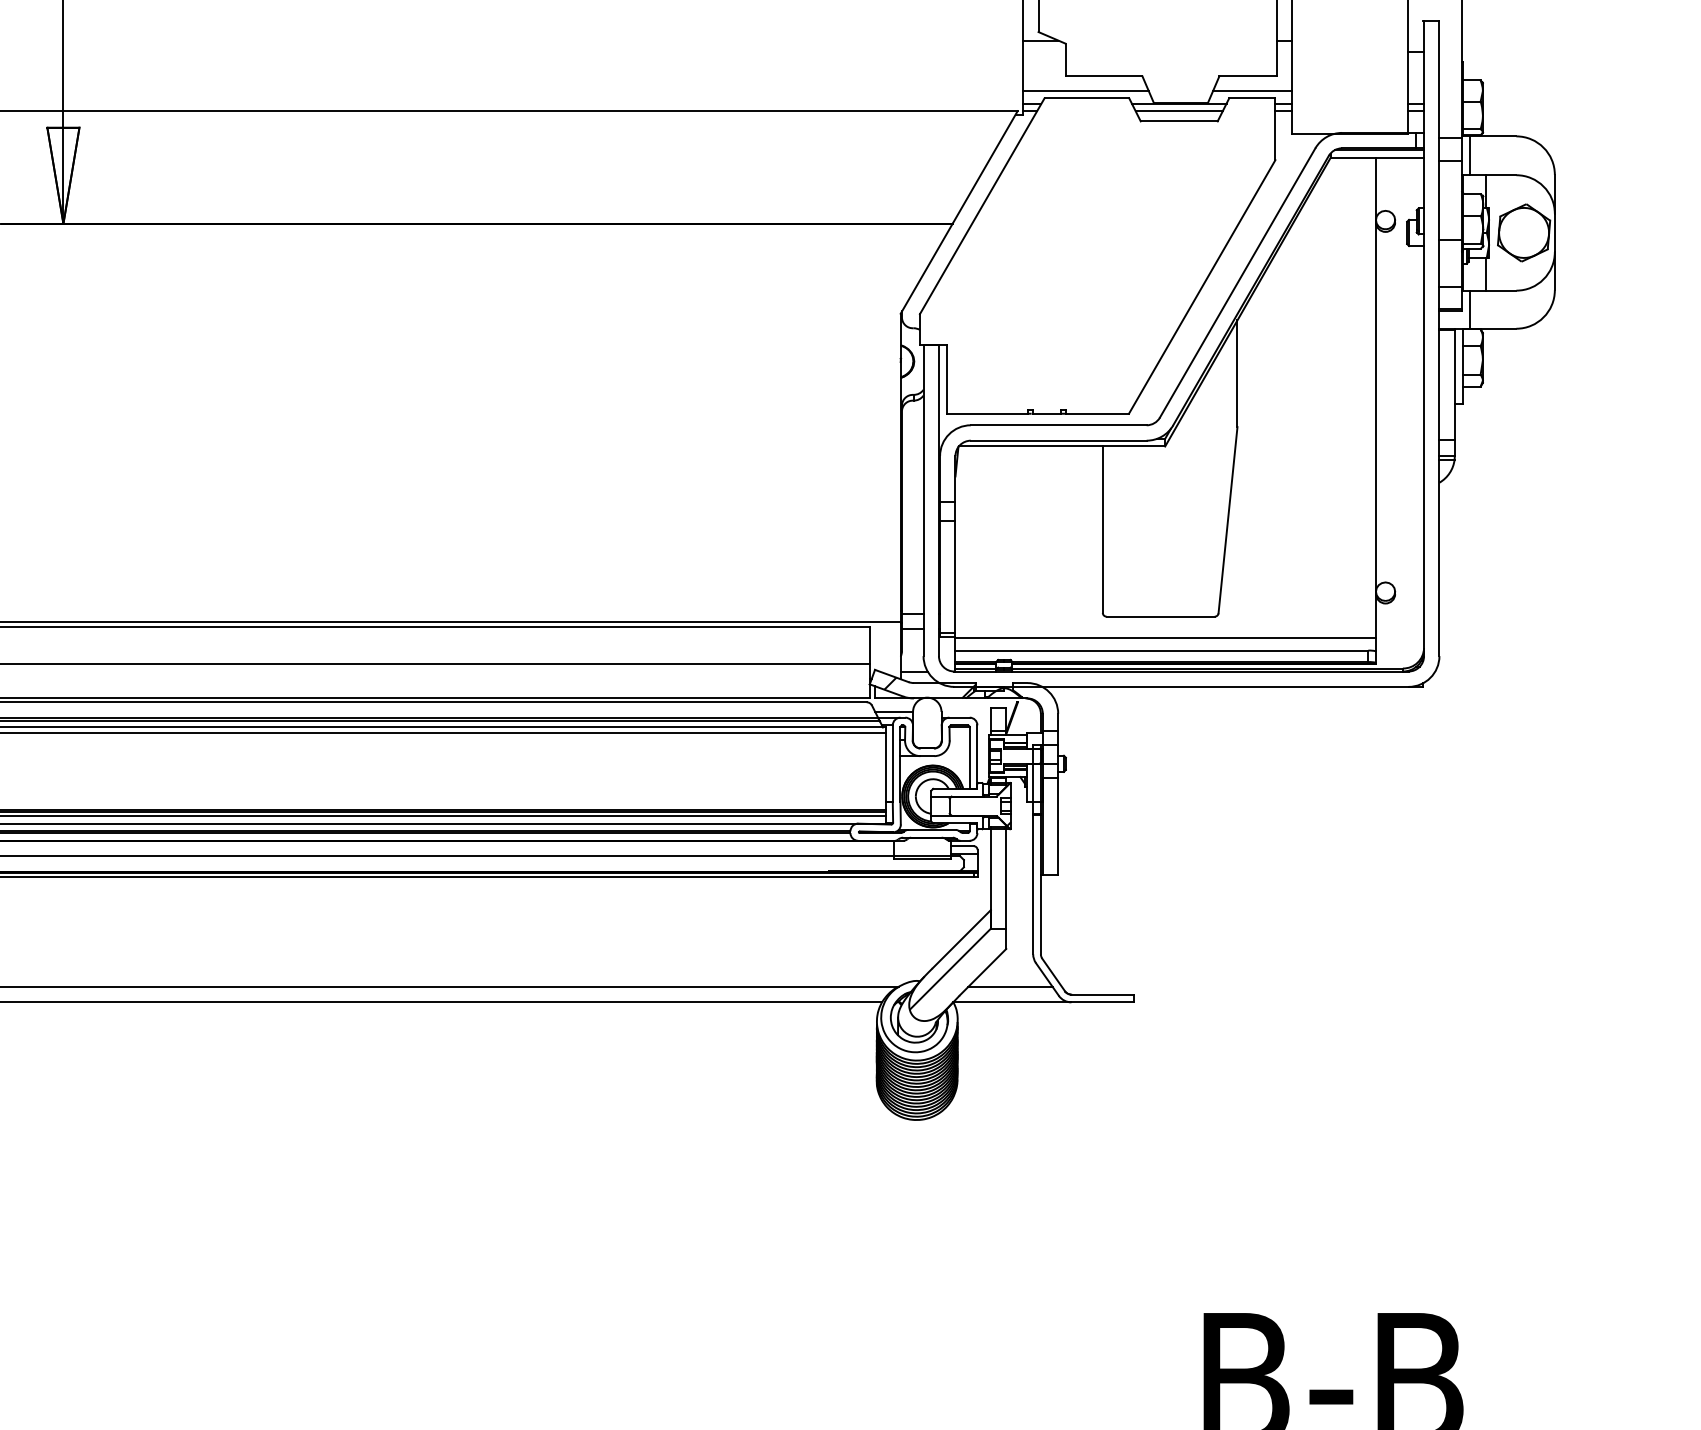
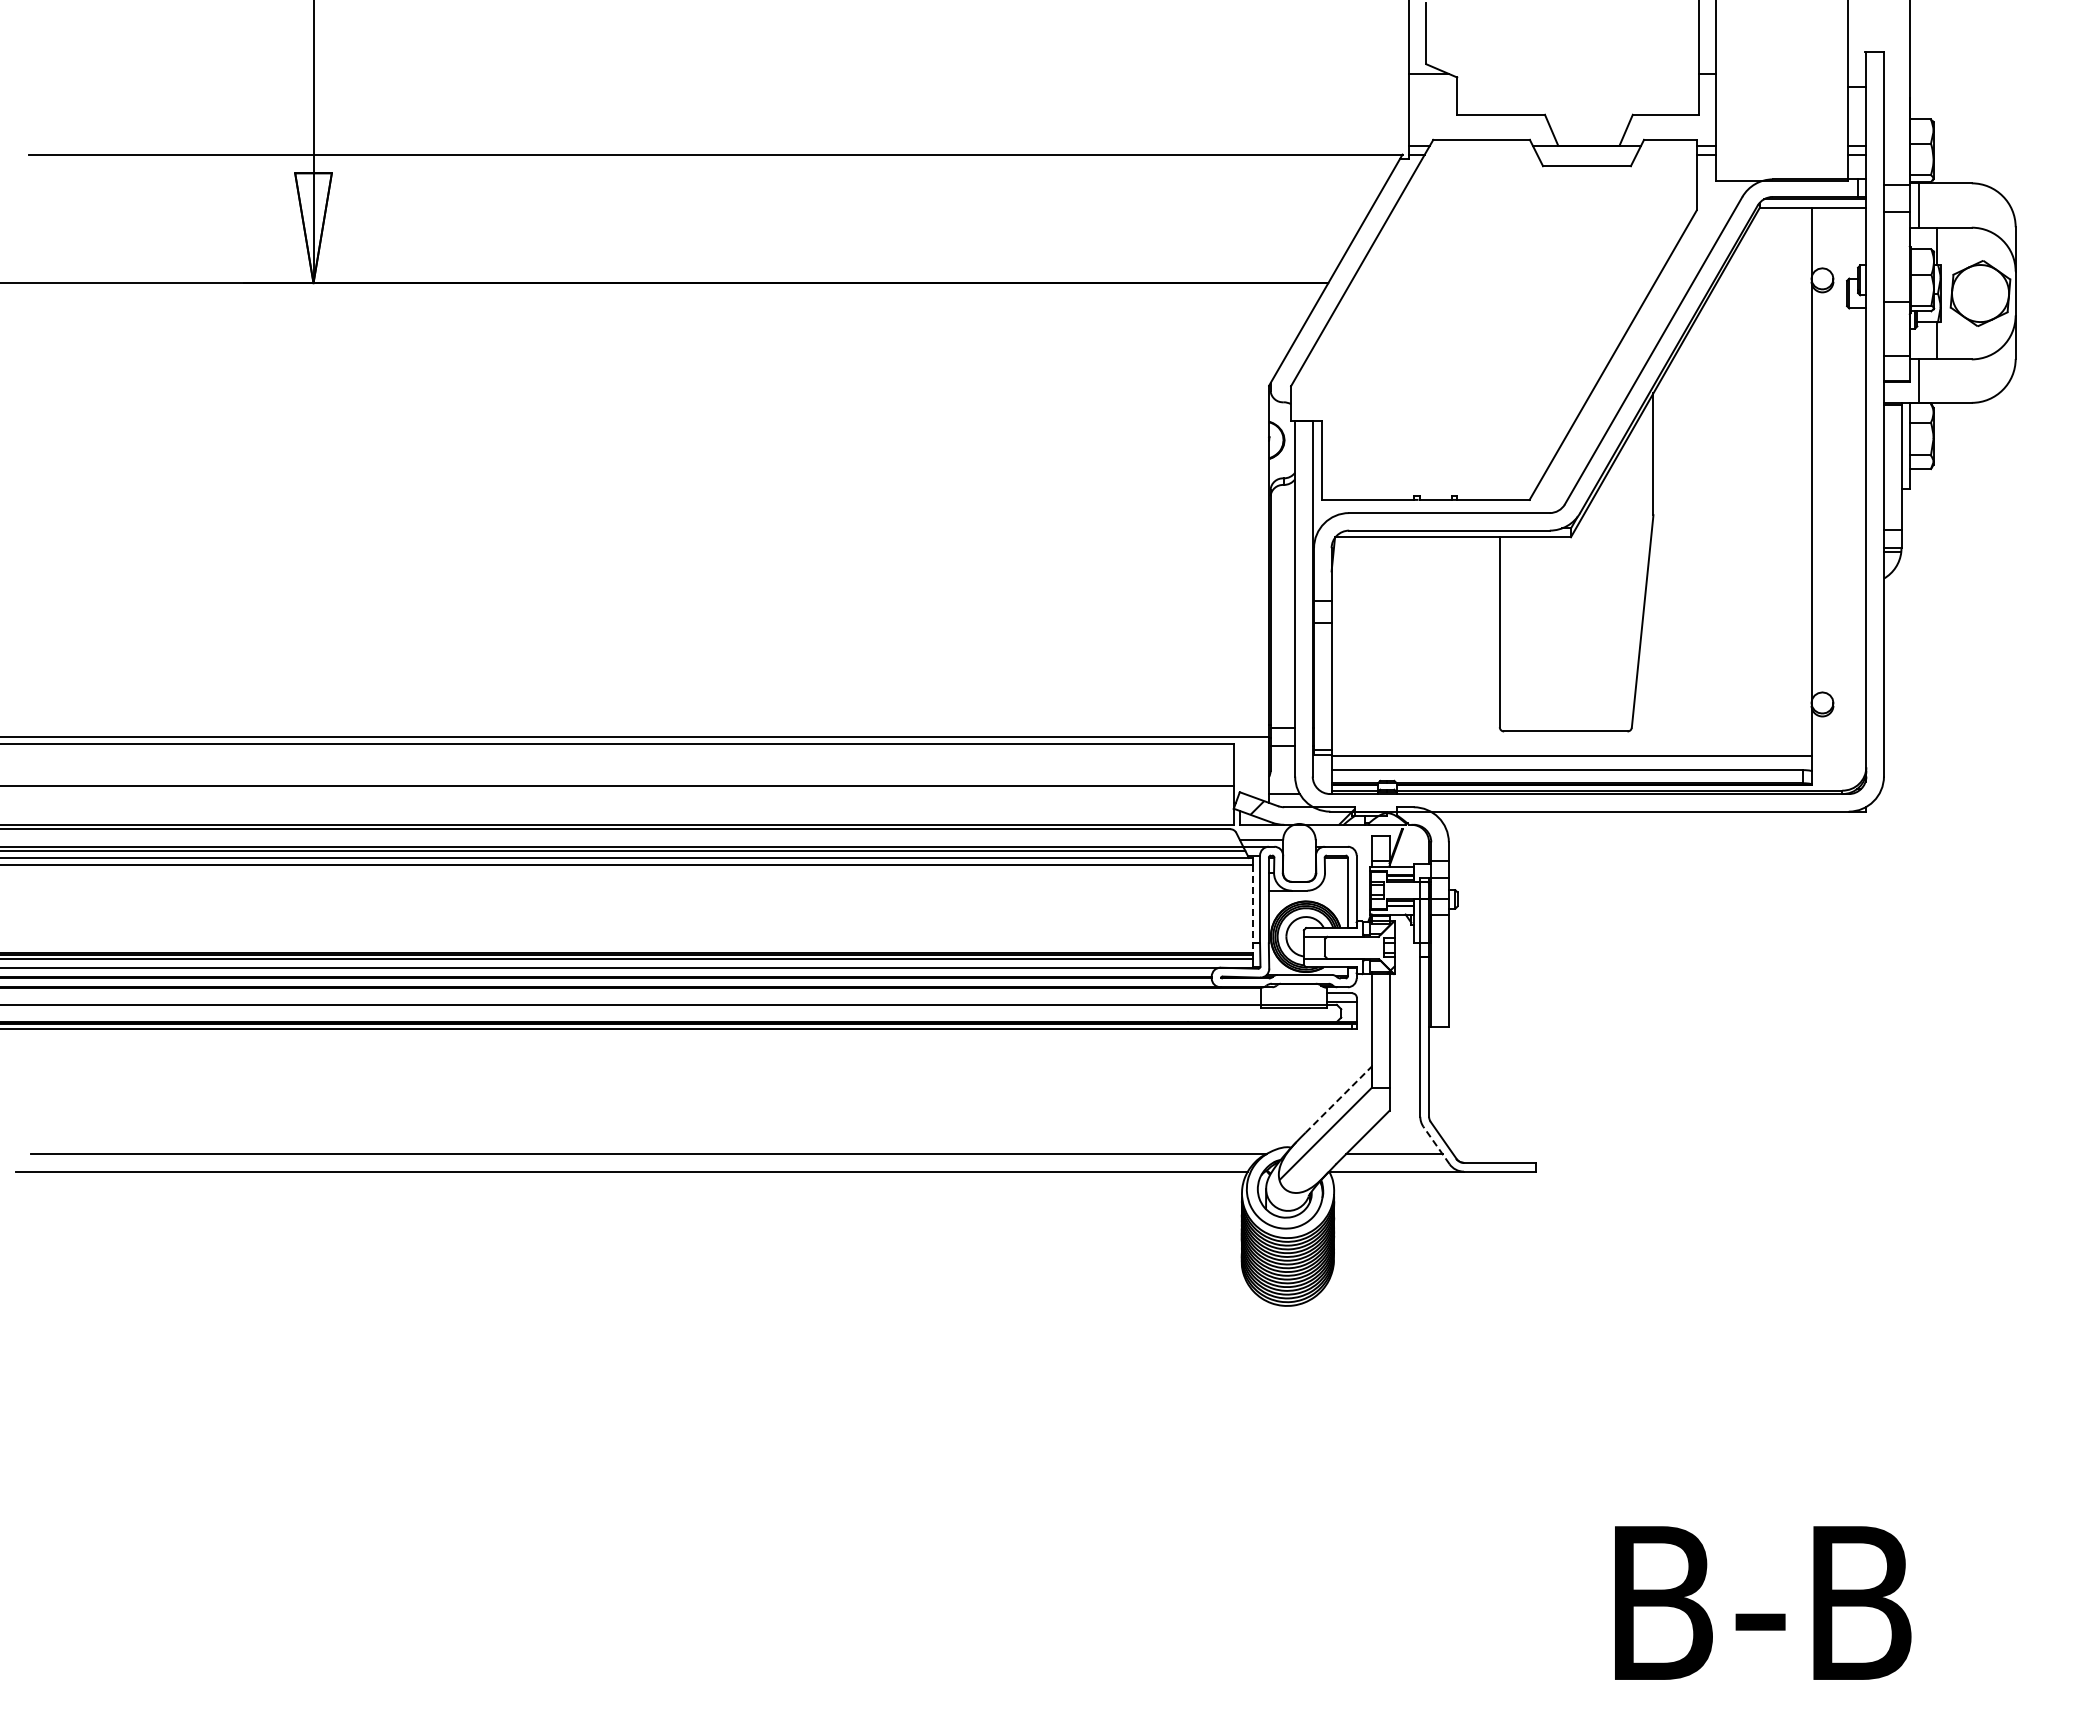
line: (1085, 90) -> (1479, 131), removed
line: (1252, 90) -> (1670, 131), removed
line: (1178, 111) -> (1586, 154), removed
line: (886, 772) -> (1252, 909), solid -> dashed
line: (961, 939) -> (1338, 1099), solid -> dashed
line: (1047, 979) -> (1436, 1145), solid -> dashed

